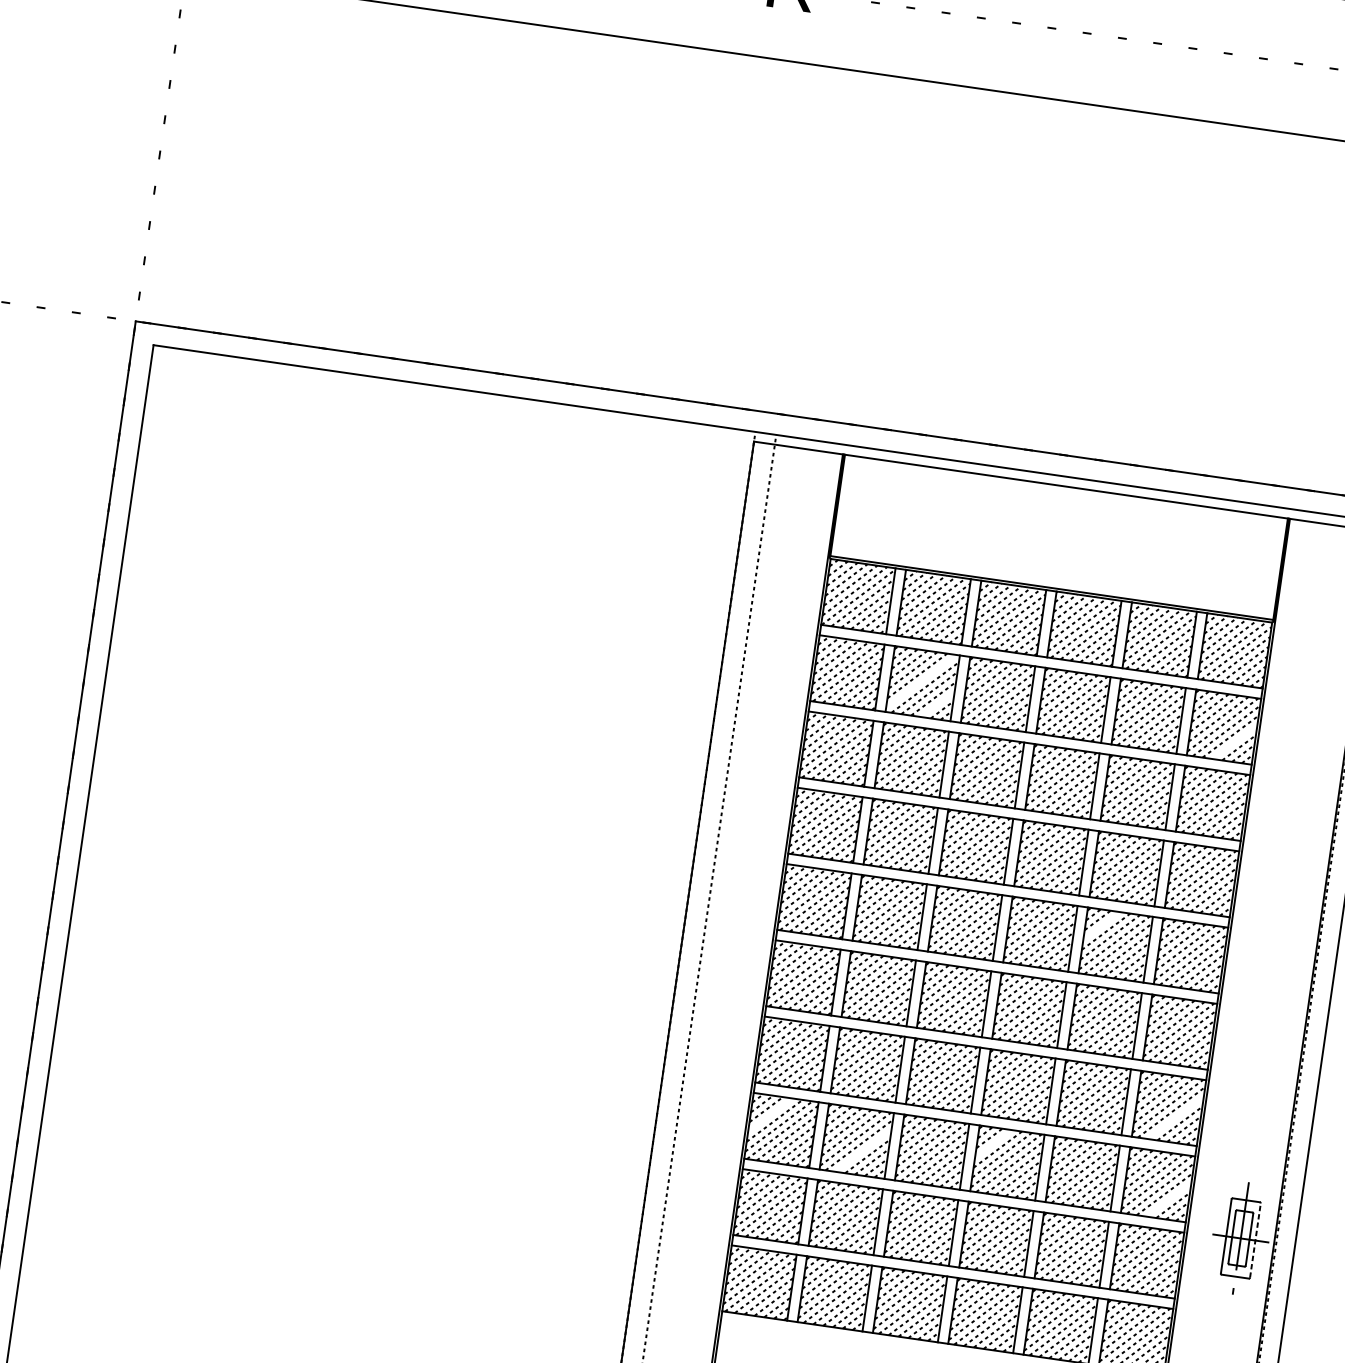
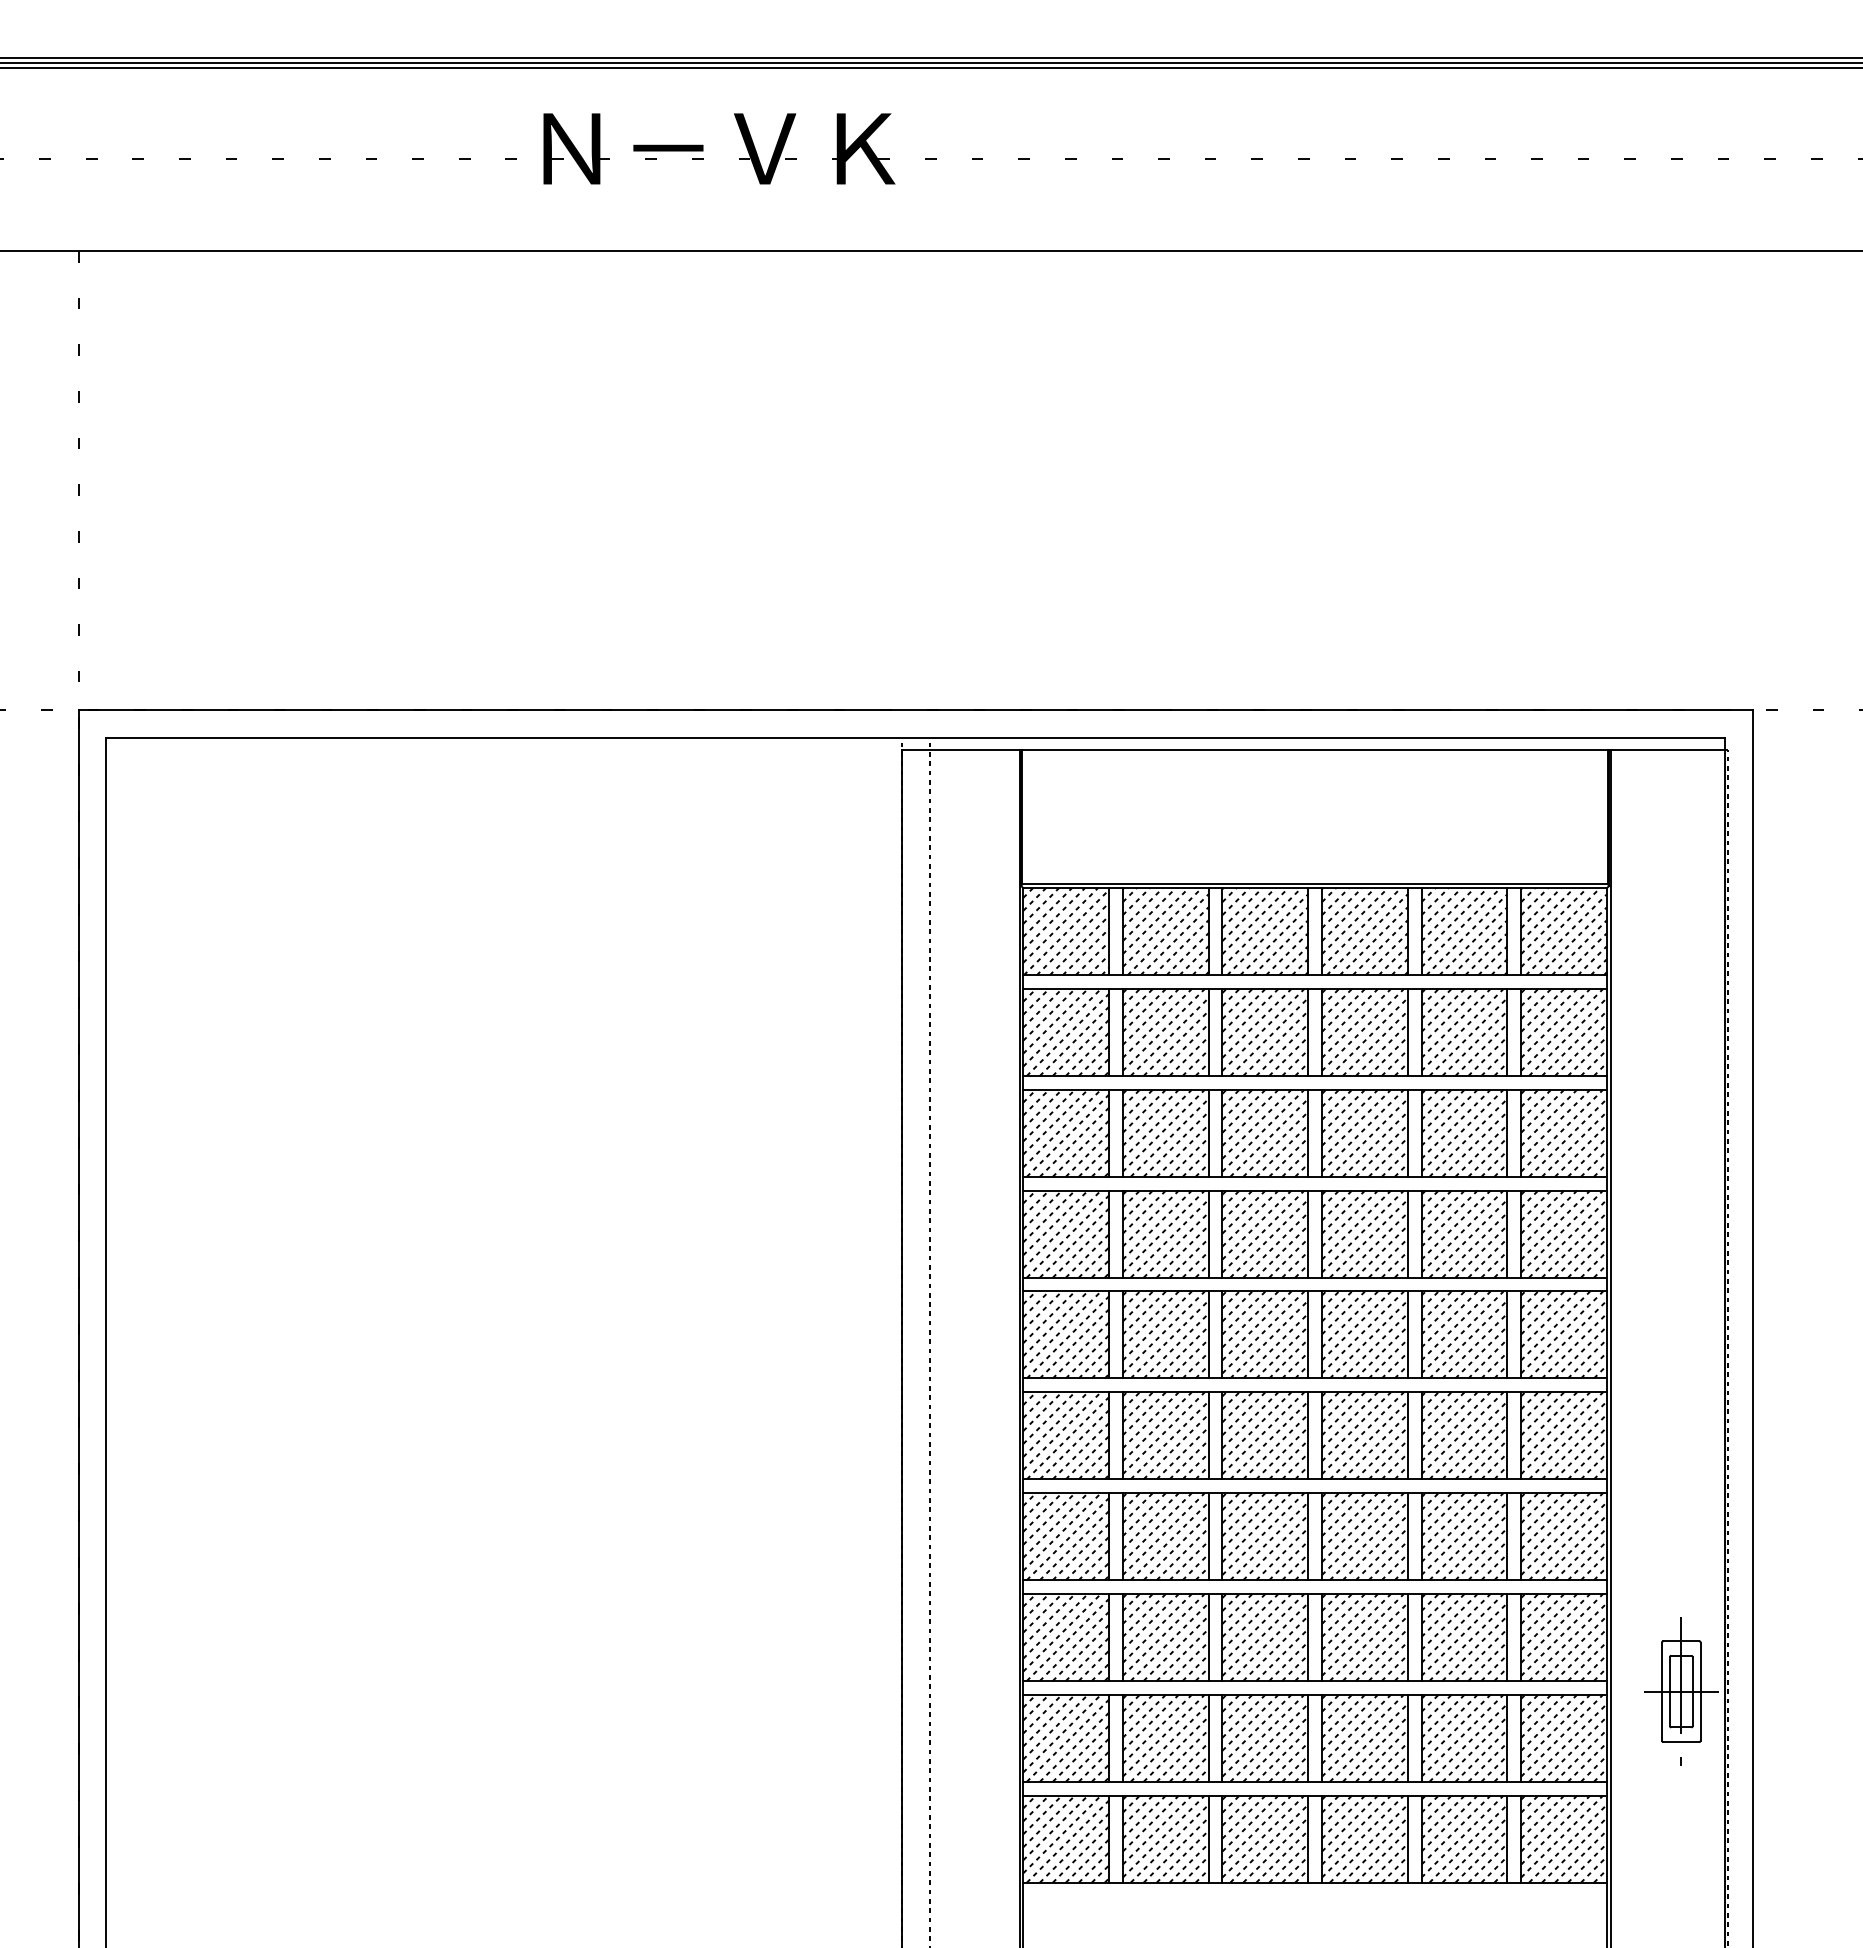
line: (921, 681) -> (1163, 1029), added
line: (937, 703) -> (1188, 1055), added
line: (1234, 741) -> (1580, 1049), added
line: (1101, 925) -> (1442, 1312), added
line: (770, 1115) -> (1049, 1619), added
line: (1175, 1117) -> (1574, 1547), added
line: (993, 1143) -> (1343, 1614), added
line: (862, 1150) -> (1175, 1648), added
line: (1168, 1199) -> (1580, 1654), added
line: (1255, 1240) -> (1700, 1691), dashed -> solid

